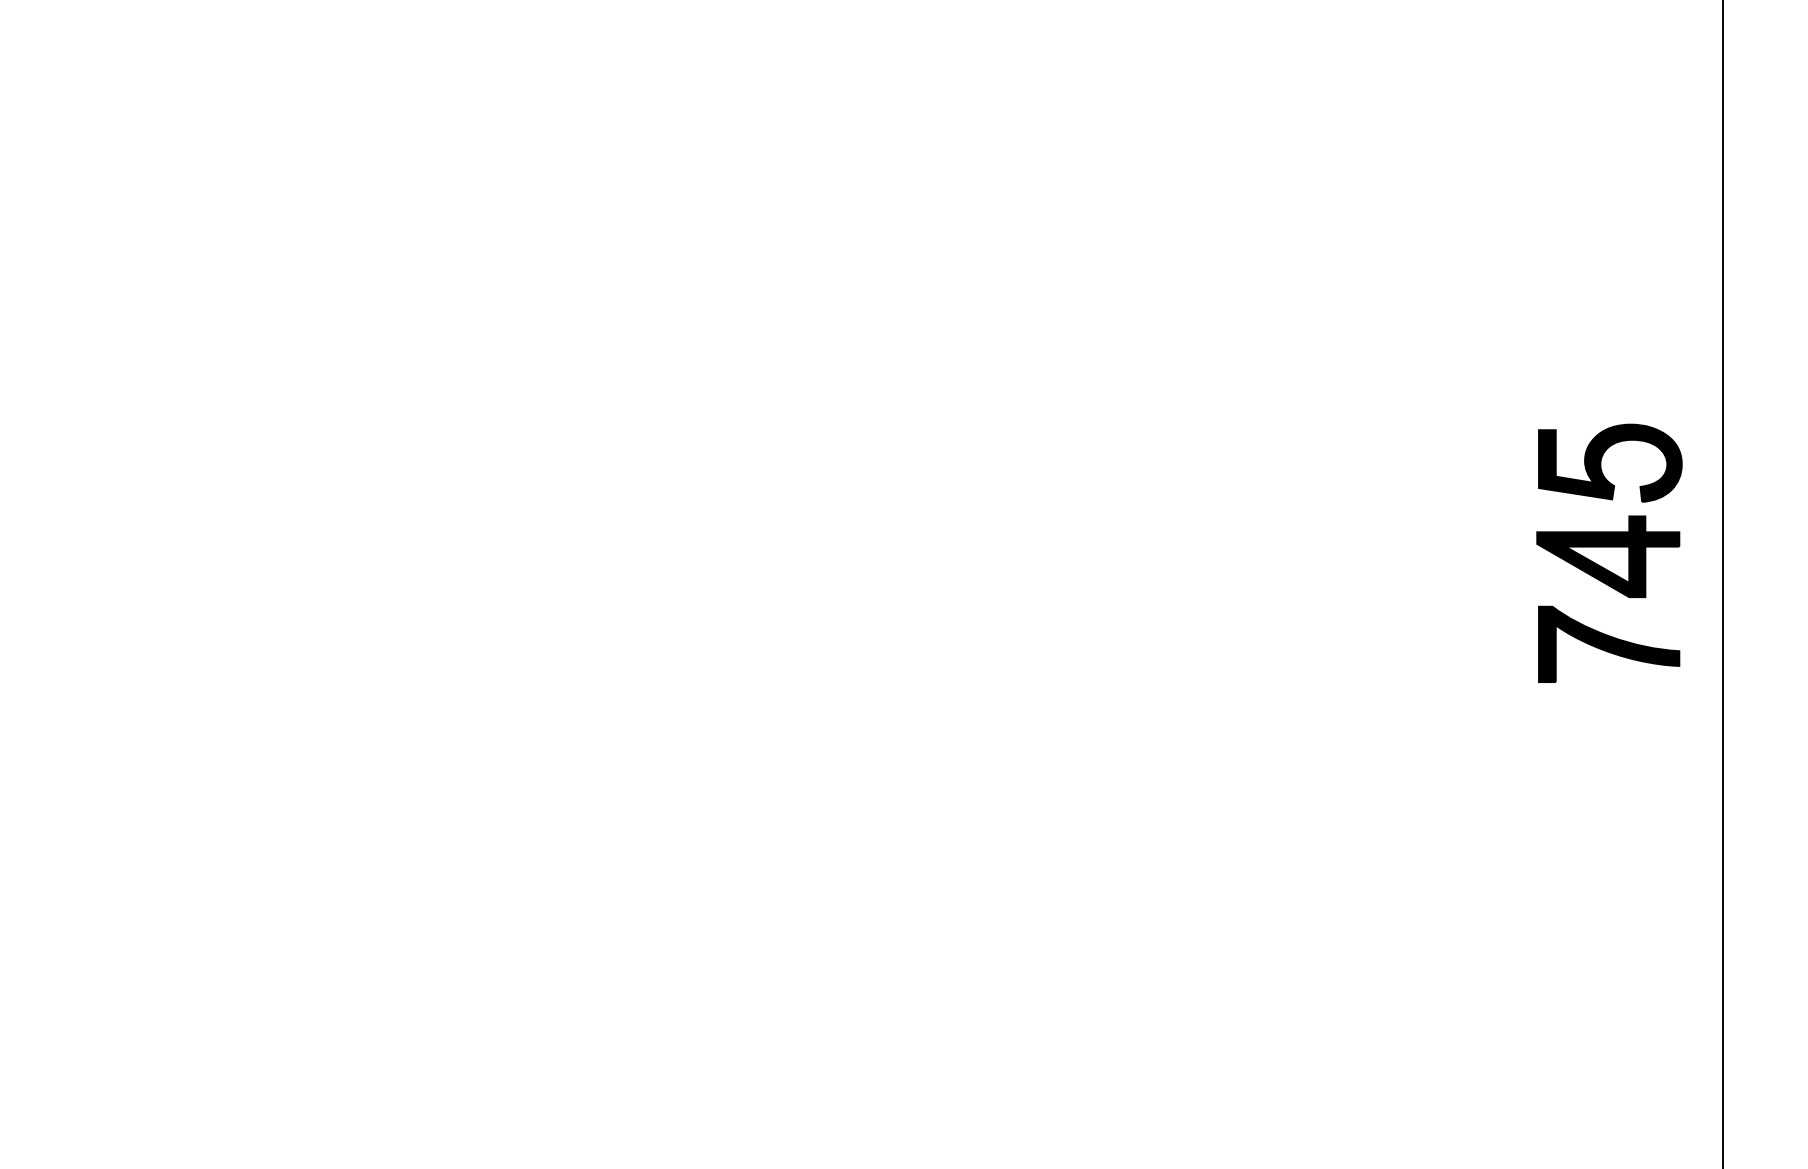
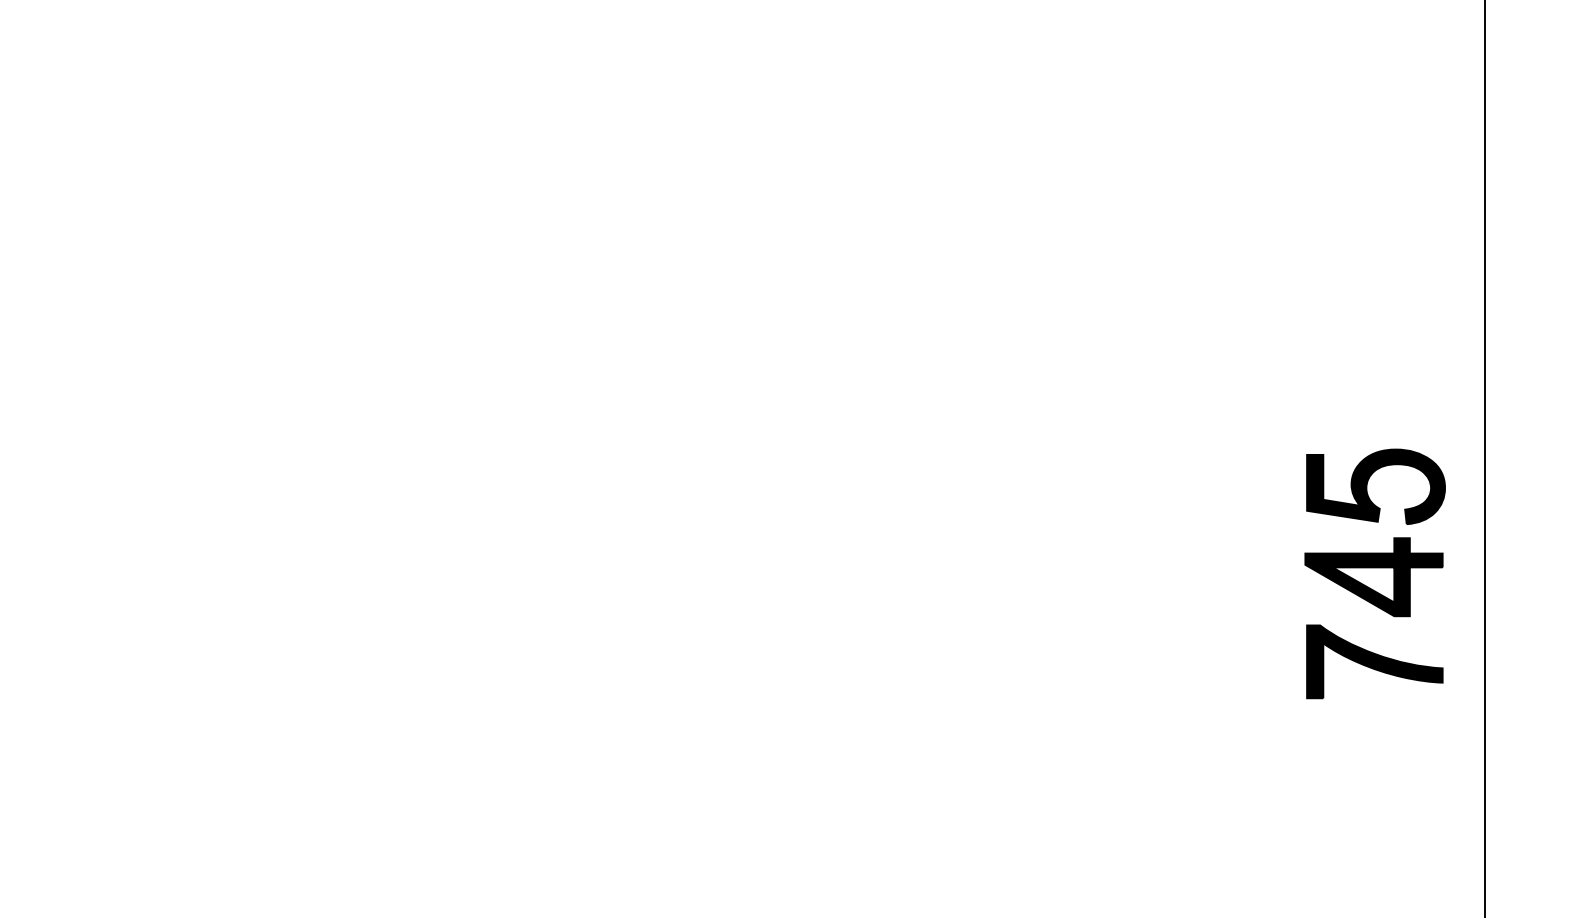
part: (1609, 552) -> (1375, 573), moved

